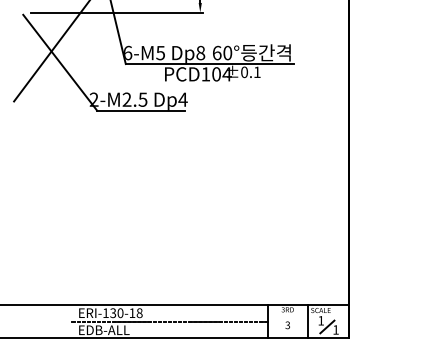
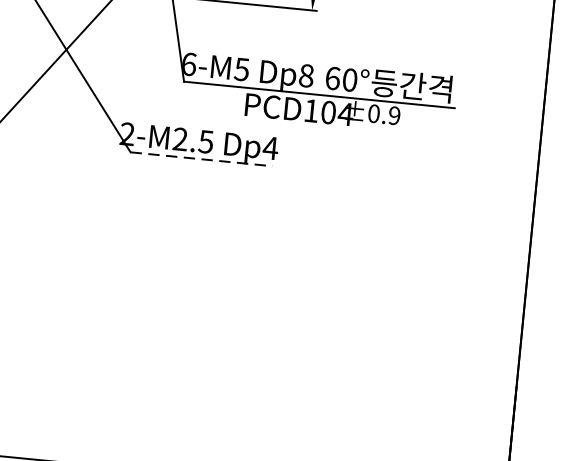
text: (256, 72) -> (393, 115), ±0.1 -> ±0.9
line: (141, 110) -> (202, 158), solid -> dashed

